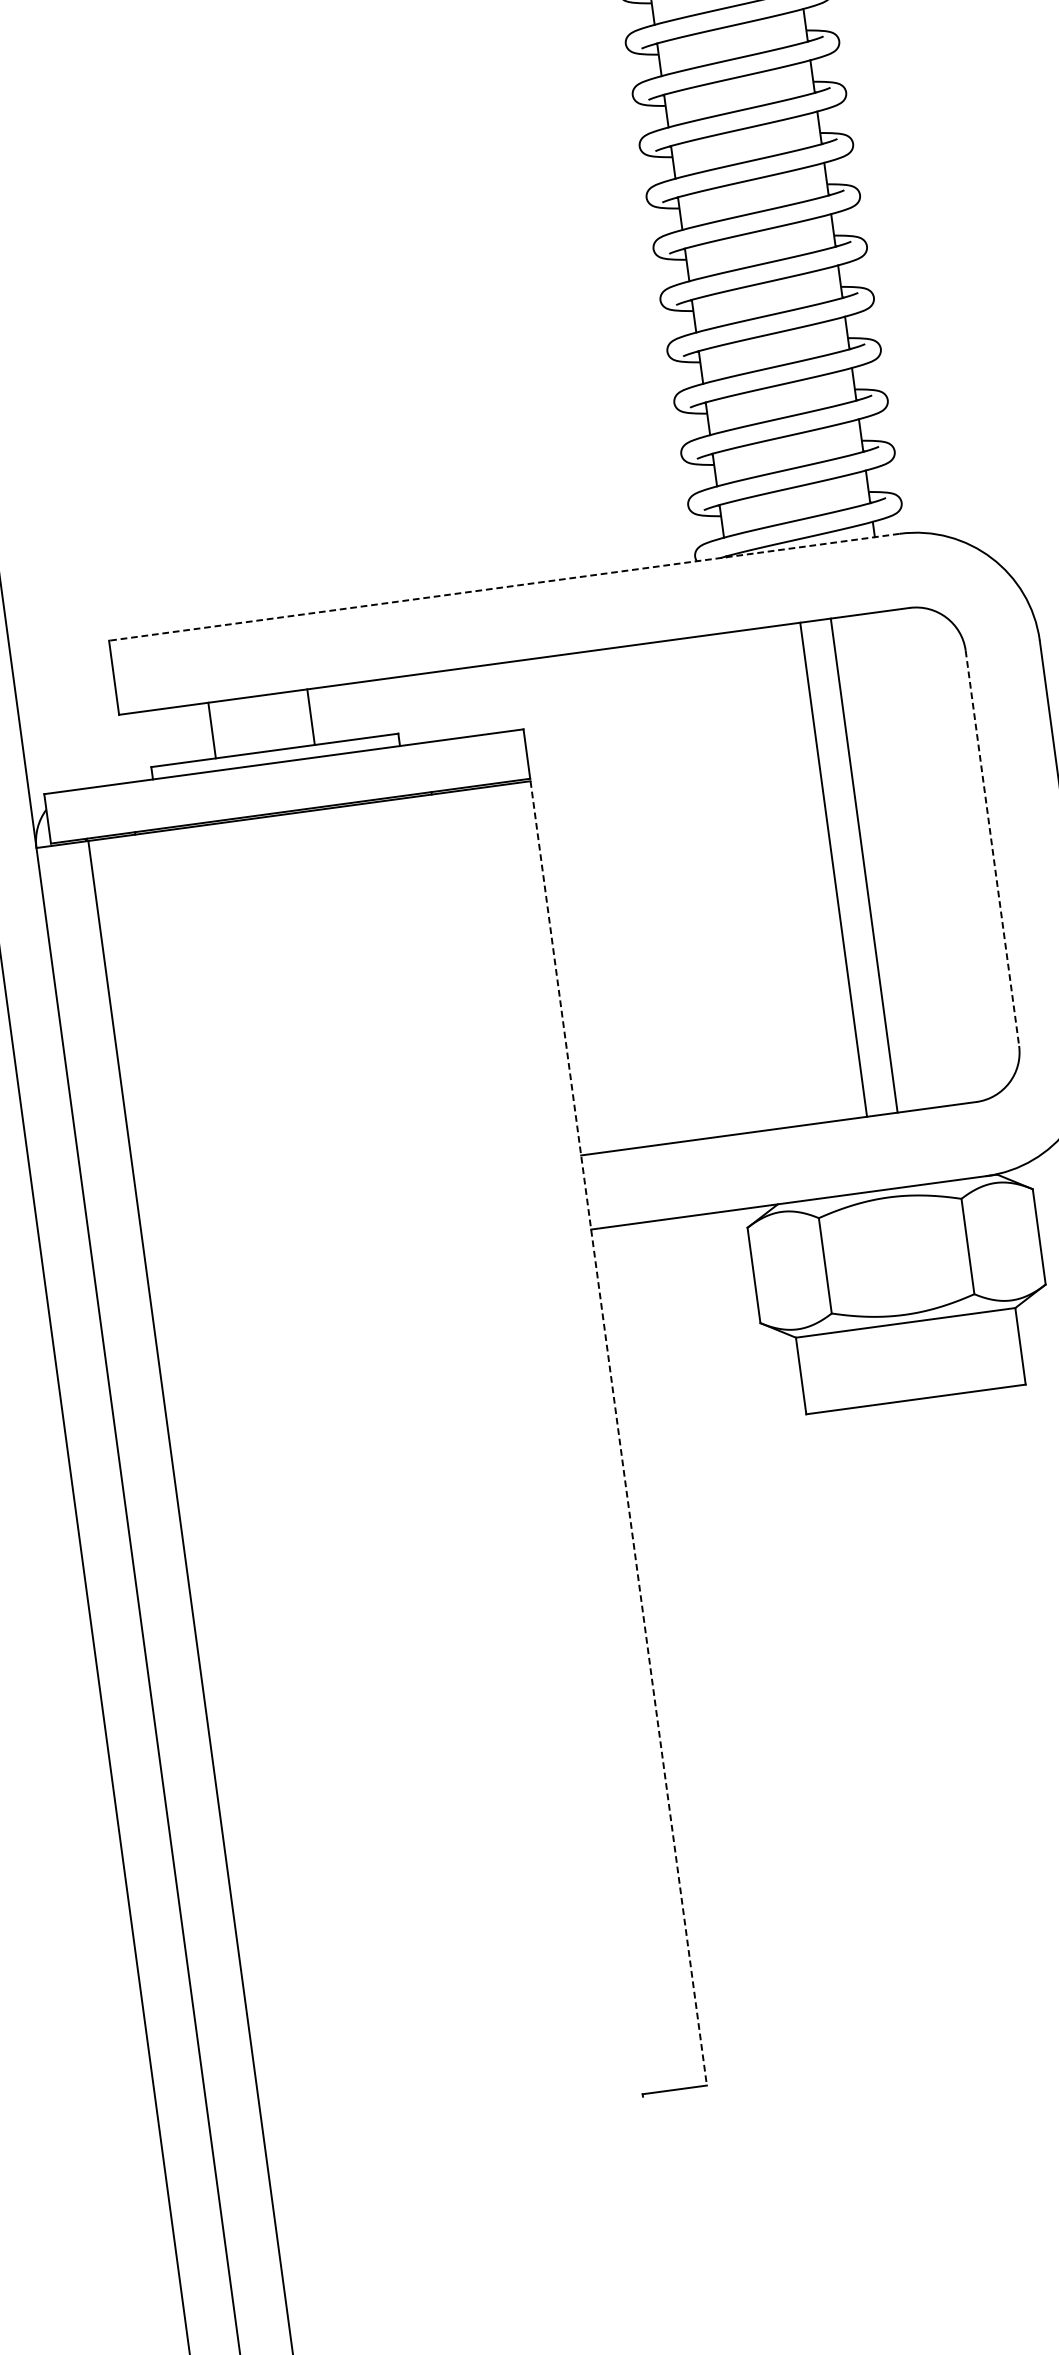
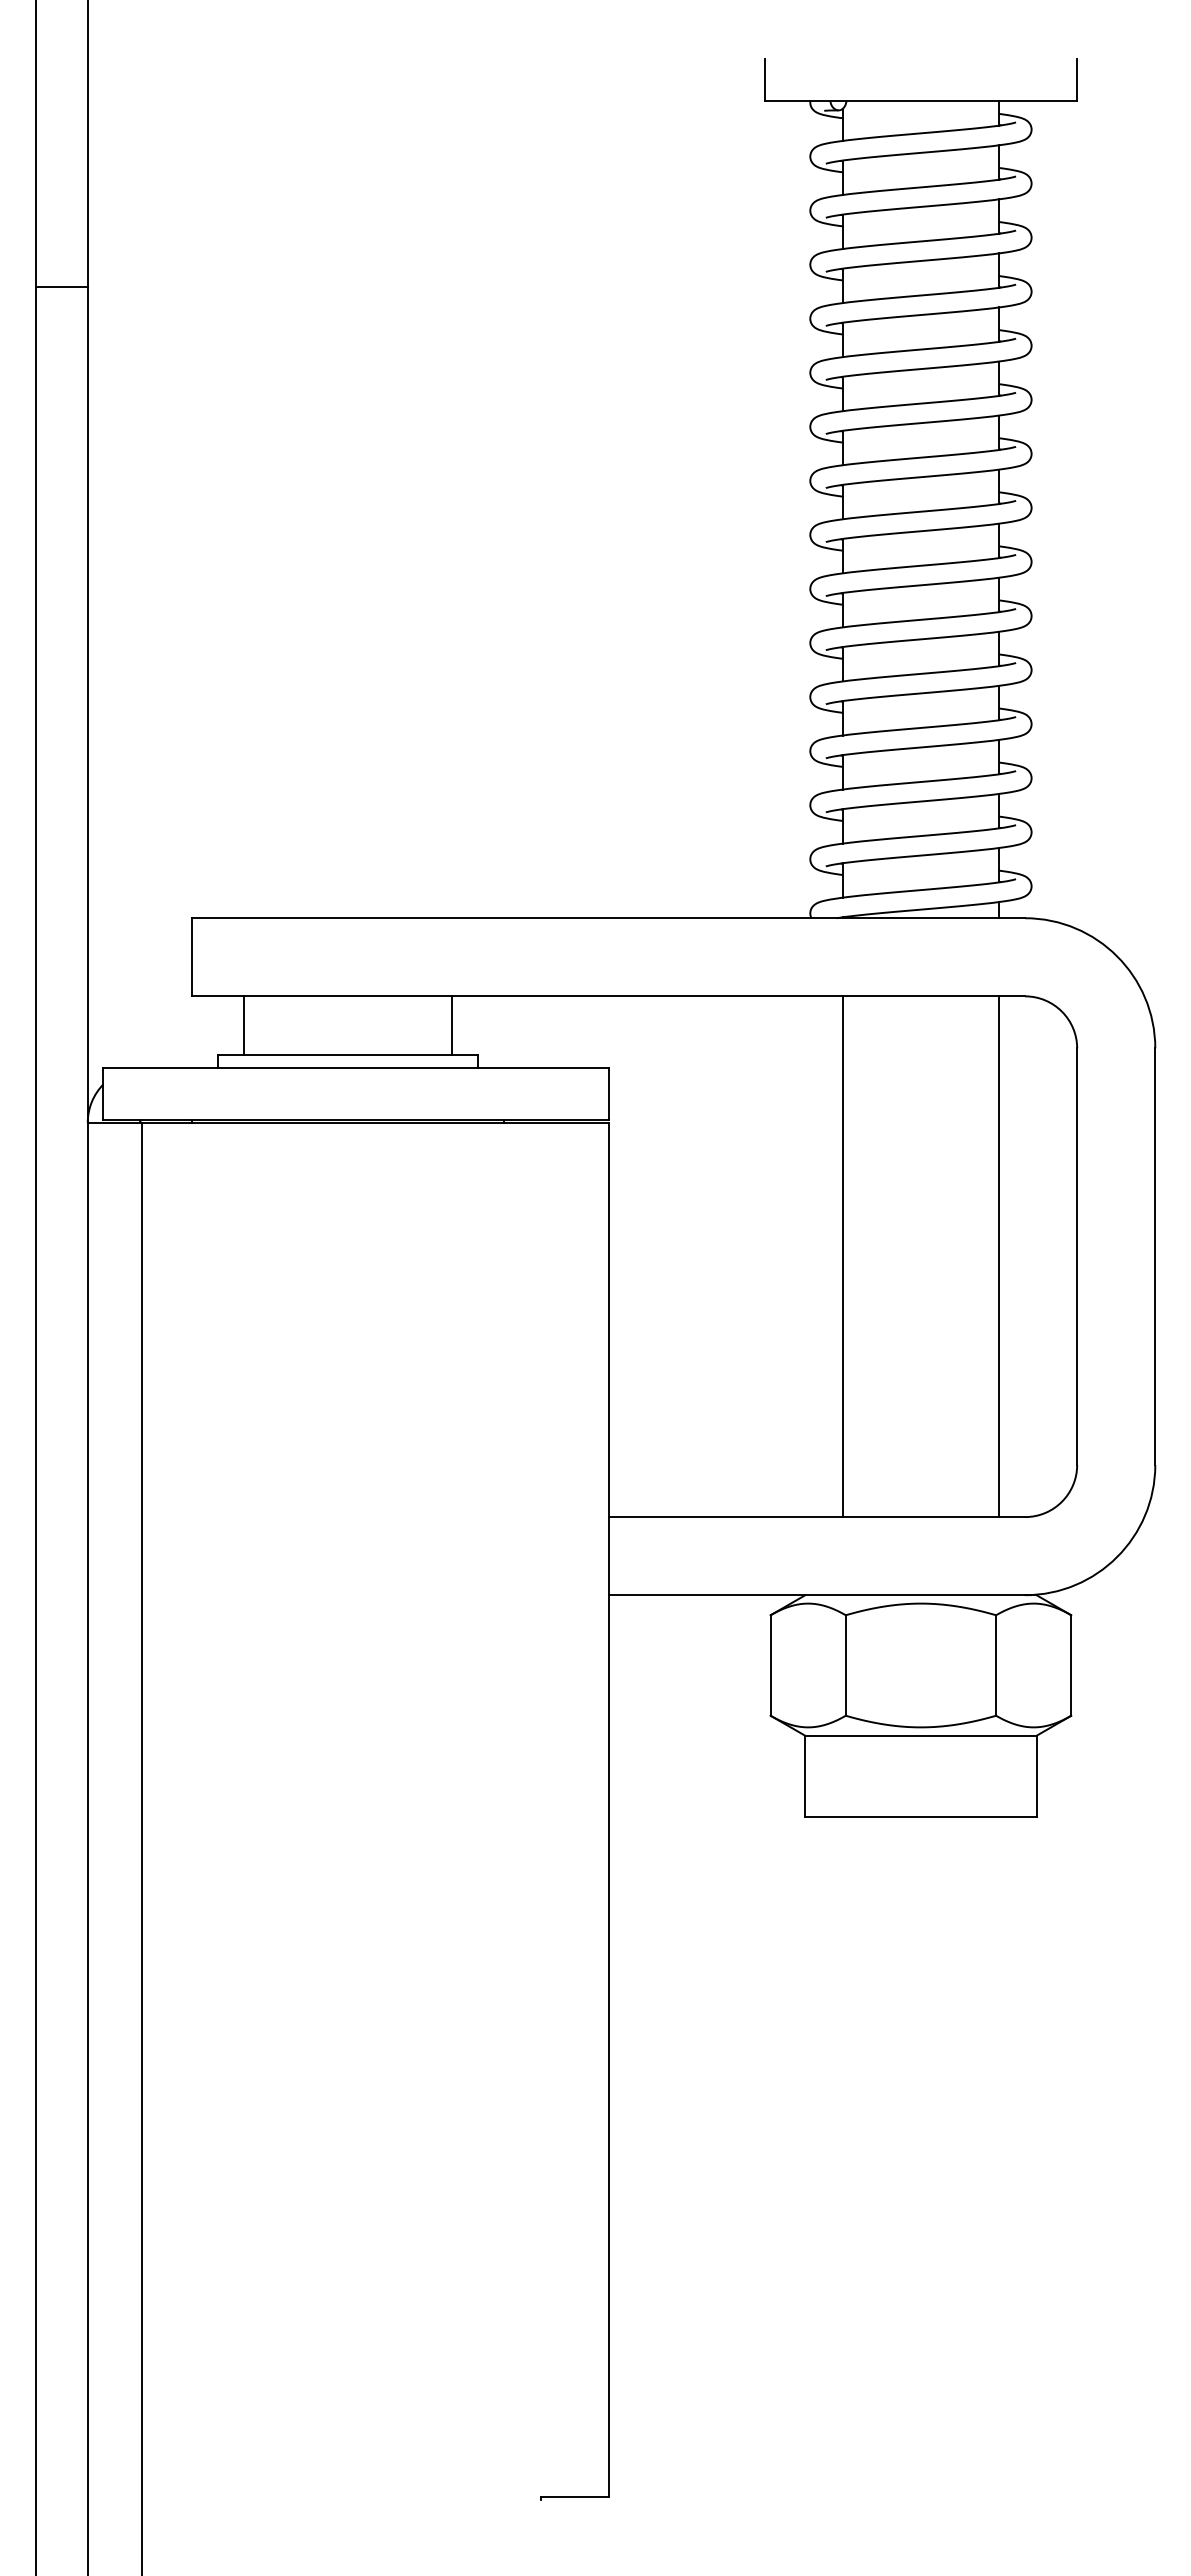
line: (504, 587) -> (608, 918), dashed -> solid
line: (311, 717) -> (452, 1025), moved
line: (212, 730) -> (244, 1025), moved
line: (992, 849) -> (1077, 1257), dashed -> solid
line: (864, 865) -> (999, 1256), moved
line: (833, 869) -> (842, 1256), moved
line: (618, 1433) -> (608, 1810), dashed -> solid

